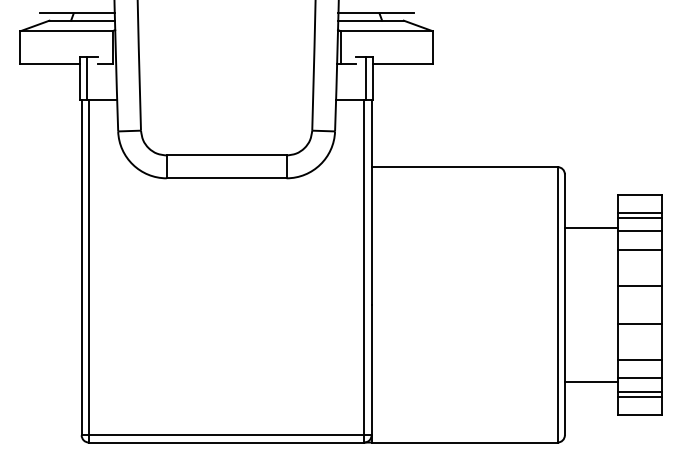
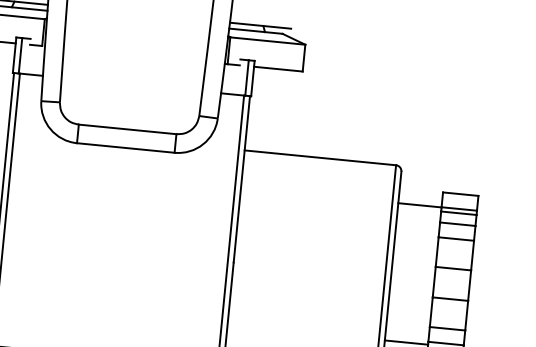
line: (591, 228) -> (419, 205), moved

